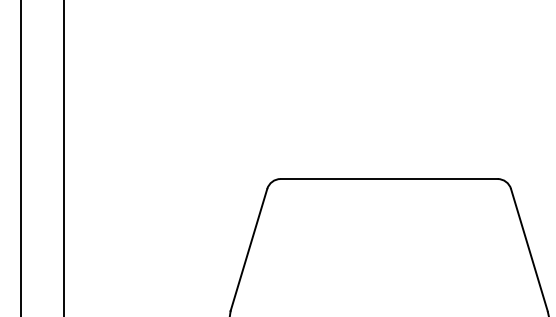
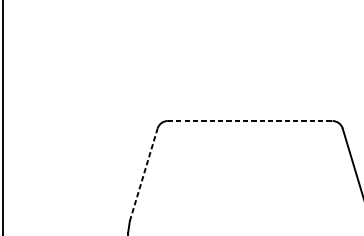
line: (389, 179) -> (250, 121), solid -> dashed
line: (248, 250) -> (143, 175), solid -> dashed

